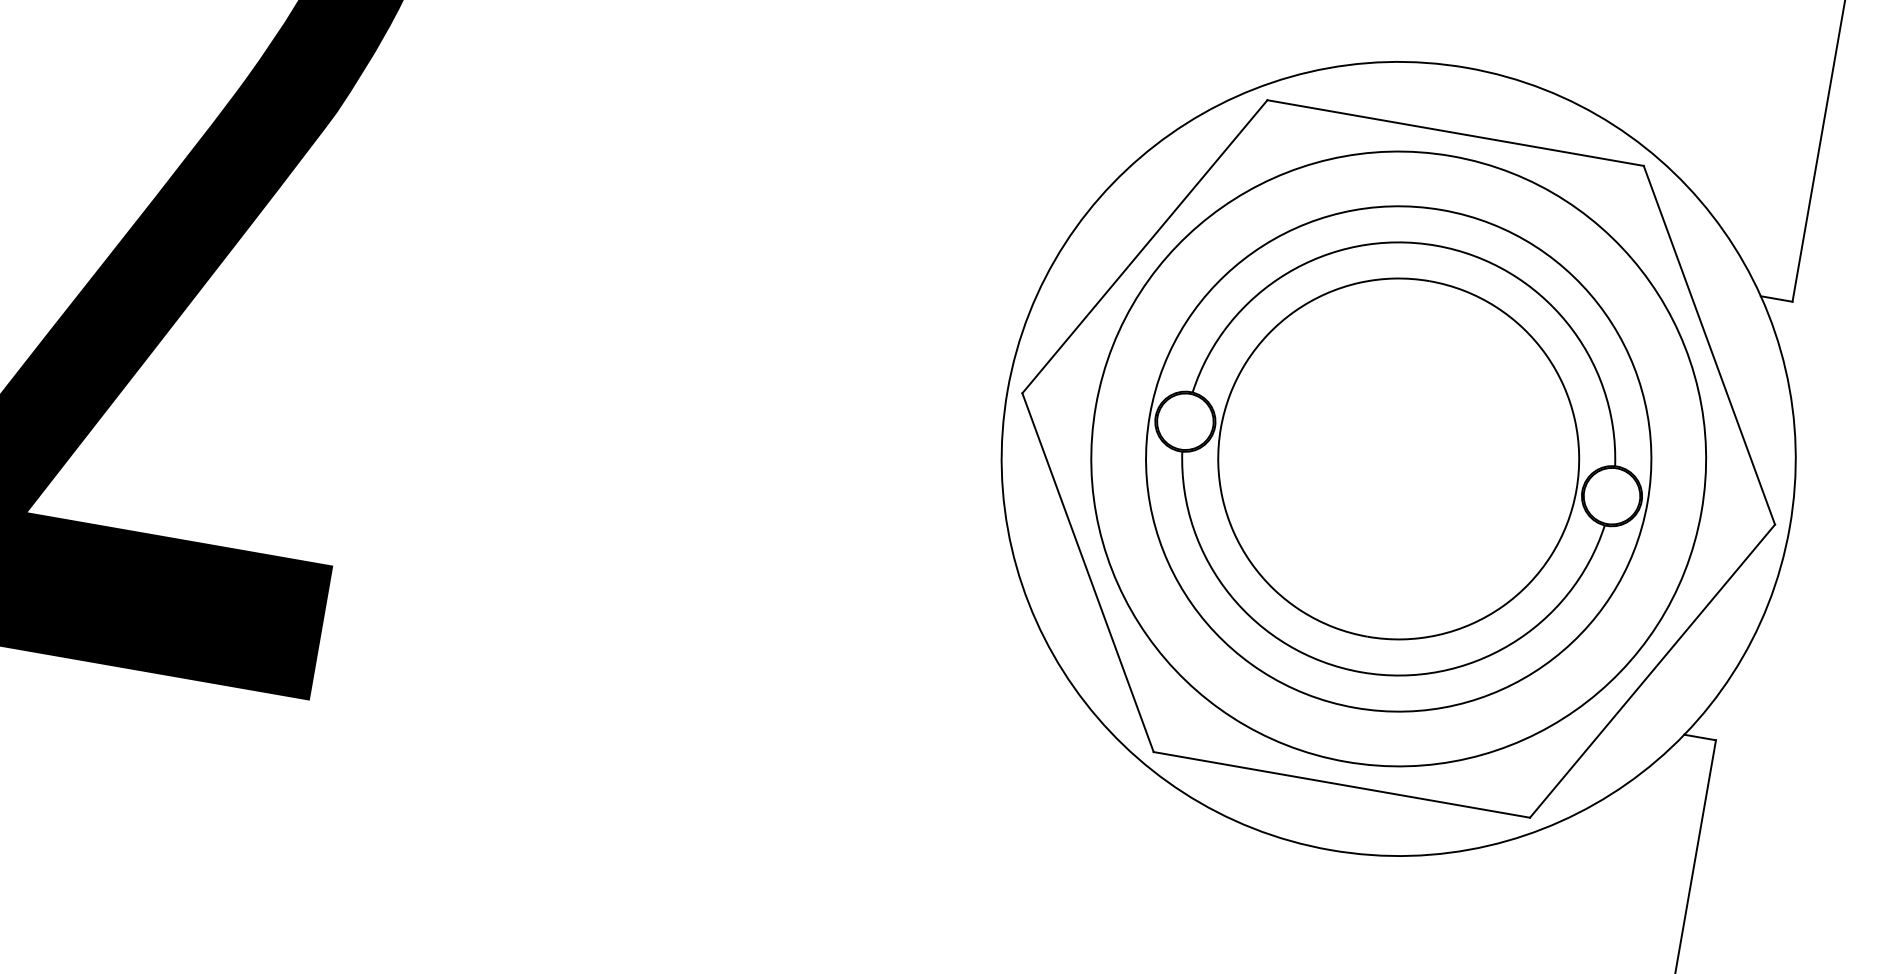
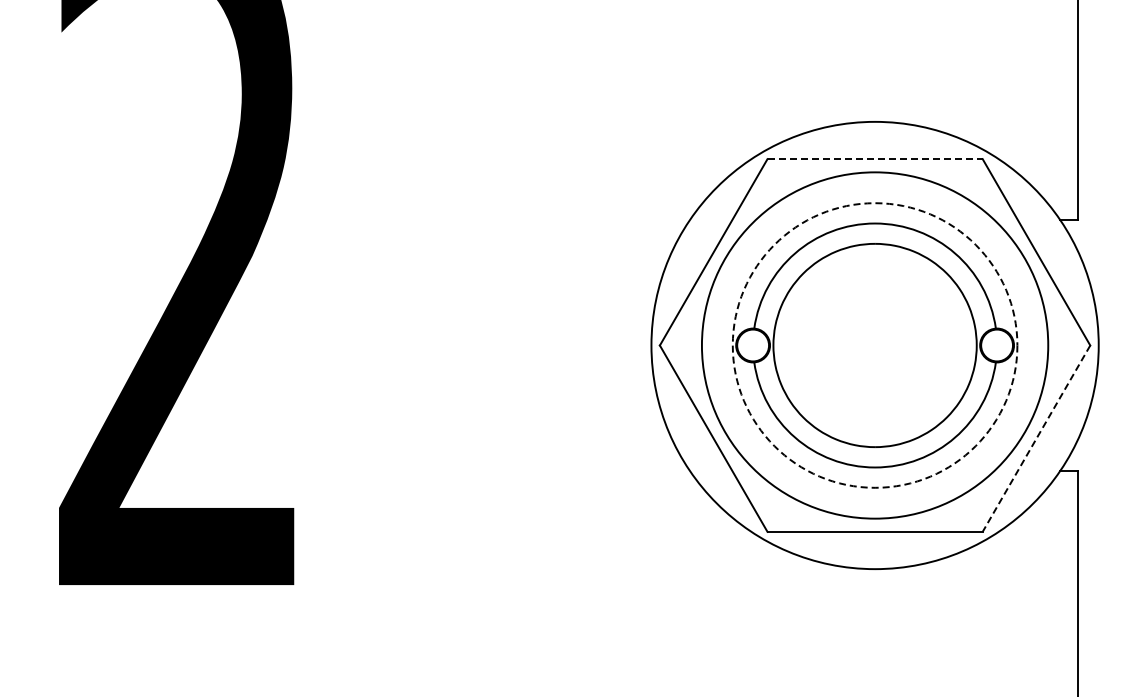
line: (1456, 133) -> (875, 159), solid -> dashed
circle: (1397, 458) -> (874, 345), solid -> dashed
line: (1652, 670) -> (1036, 438), solid -> dashed

